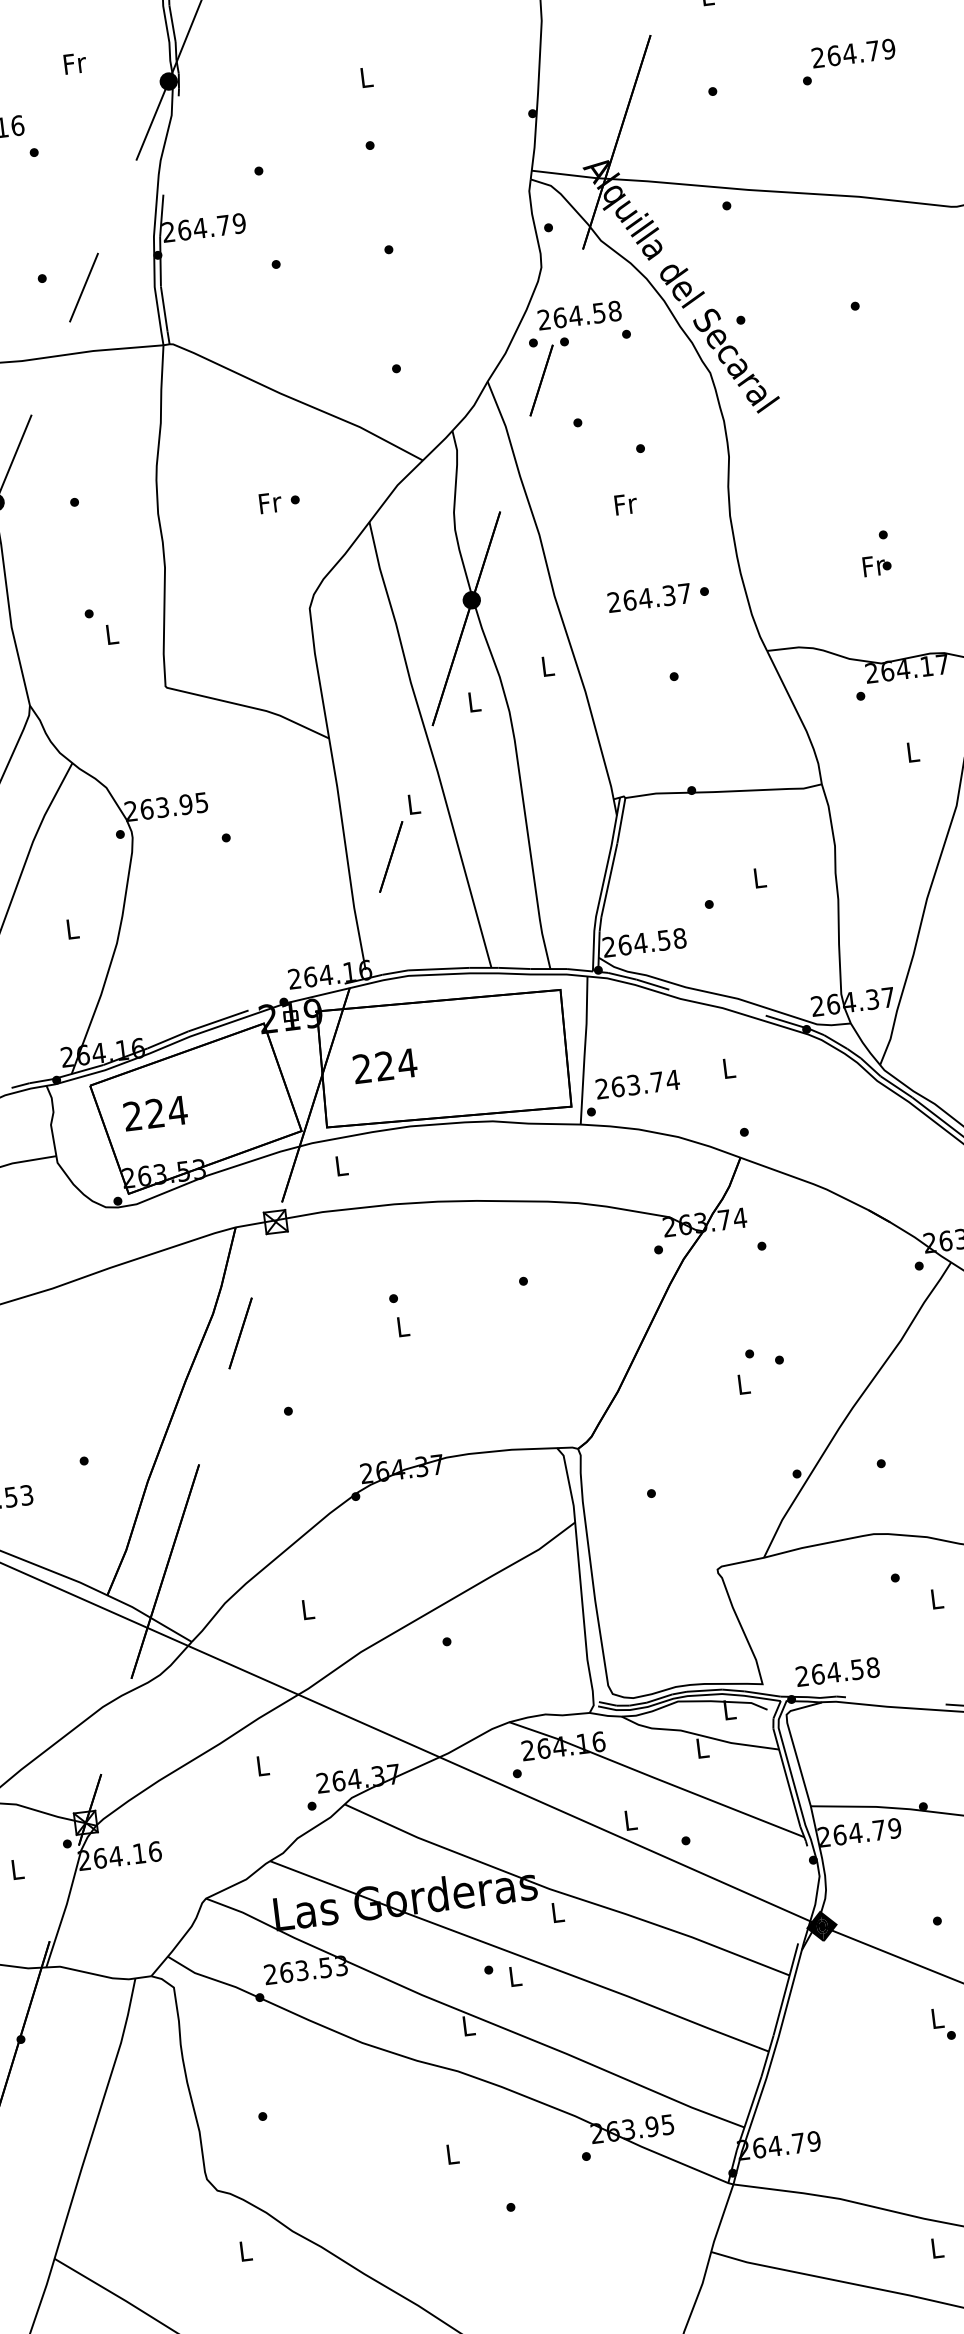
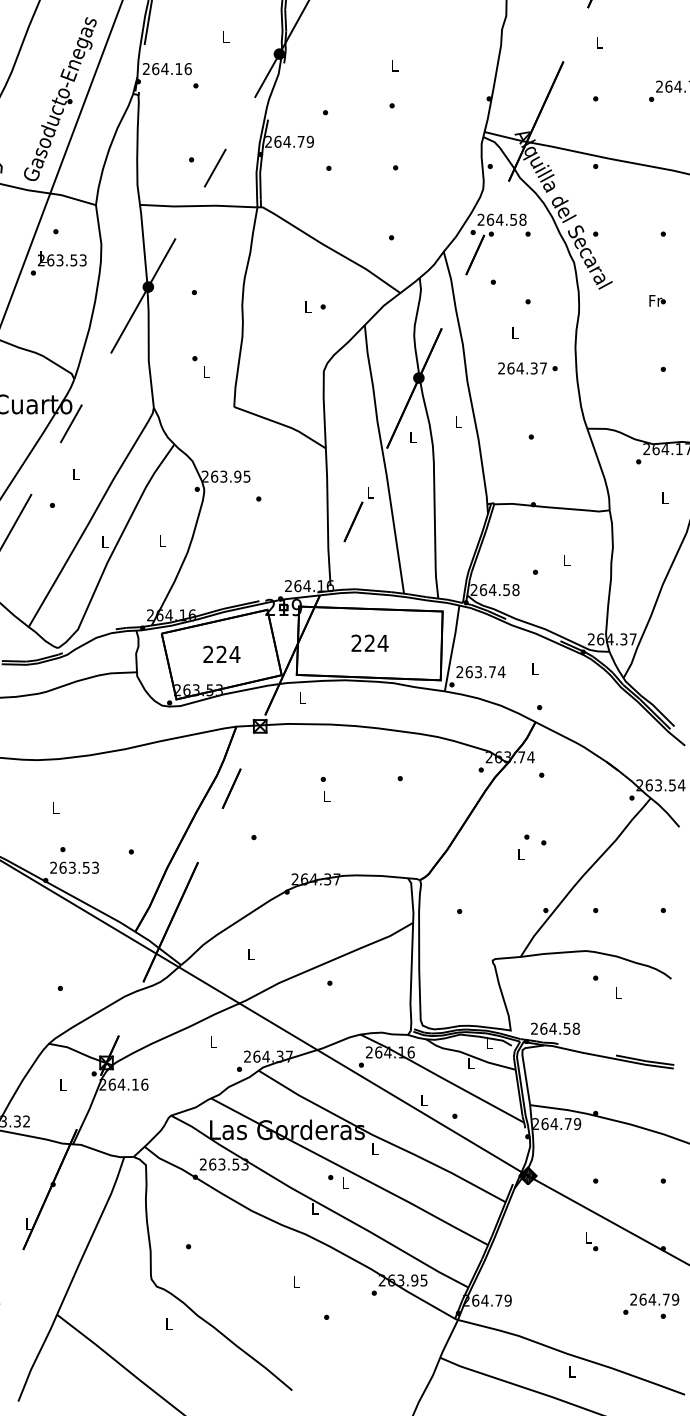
text: (73, 62) -> (225, 36), Fr -> L
text: (270, 502) -> (308, 306), Fr -> L
text: (625, 504) -> (515, 333), Fr -> L
text: (876, 564) -> (657, 300), moved
text: (657, 597) -> (527, 368), moved
text: (384, 1064) -> (369, 642), moved
text: (154, 1111) -> (221, 653), moved

